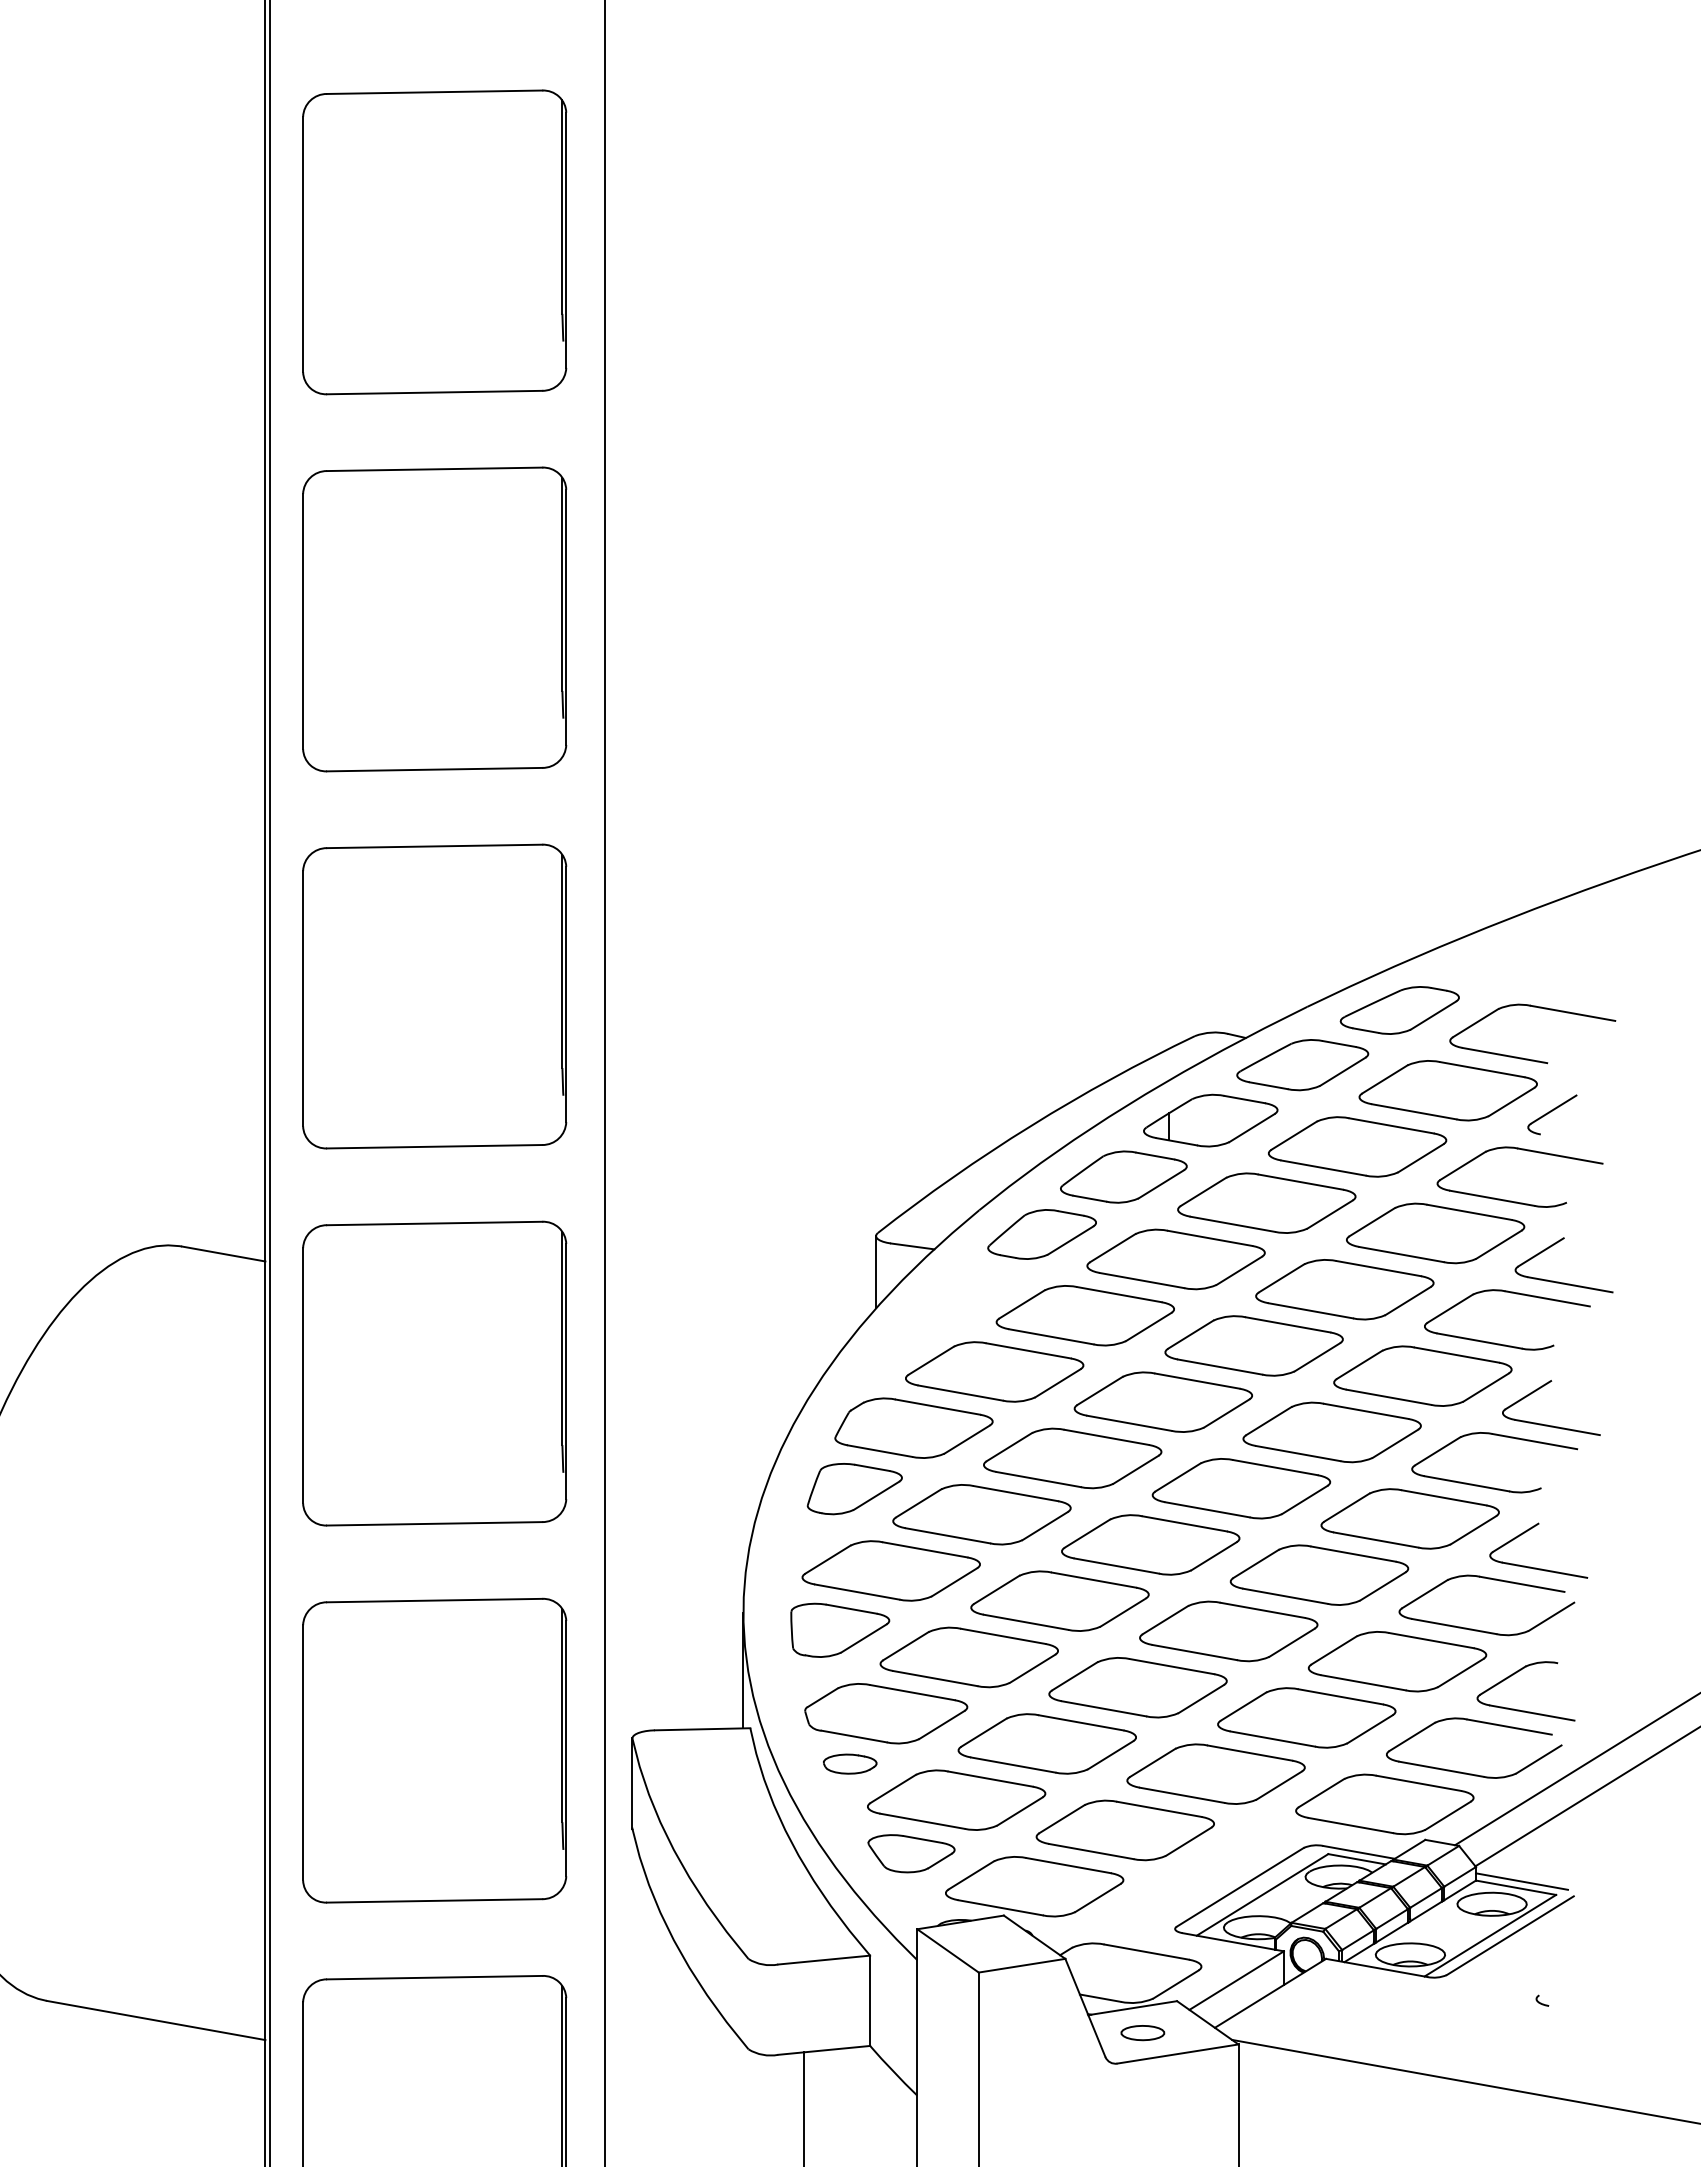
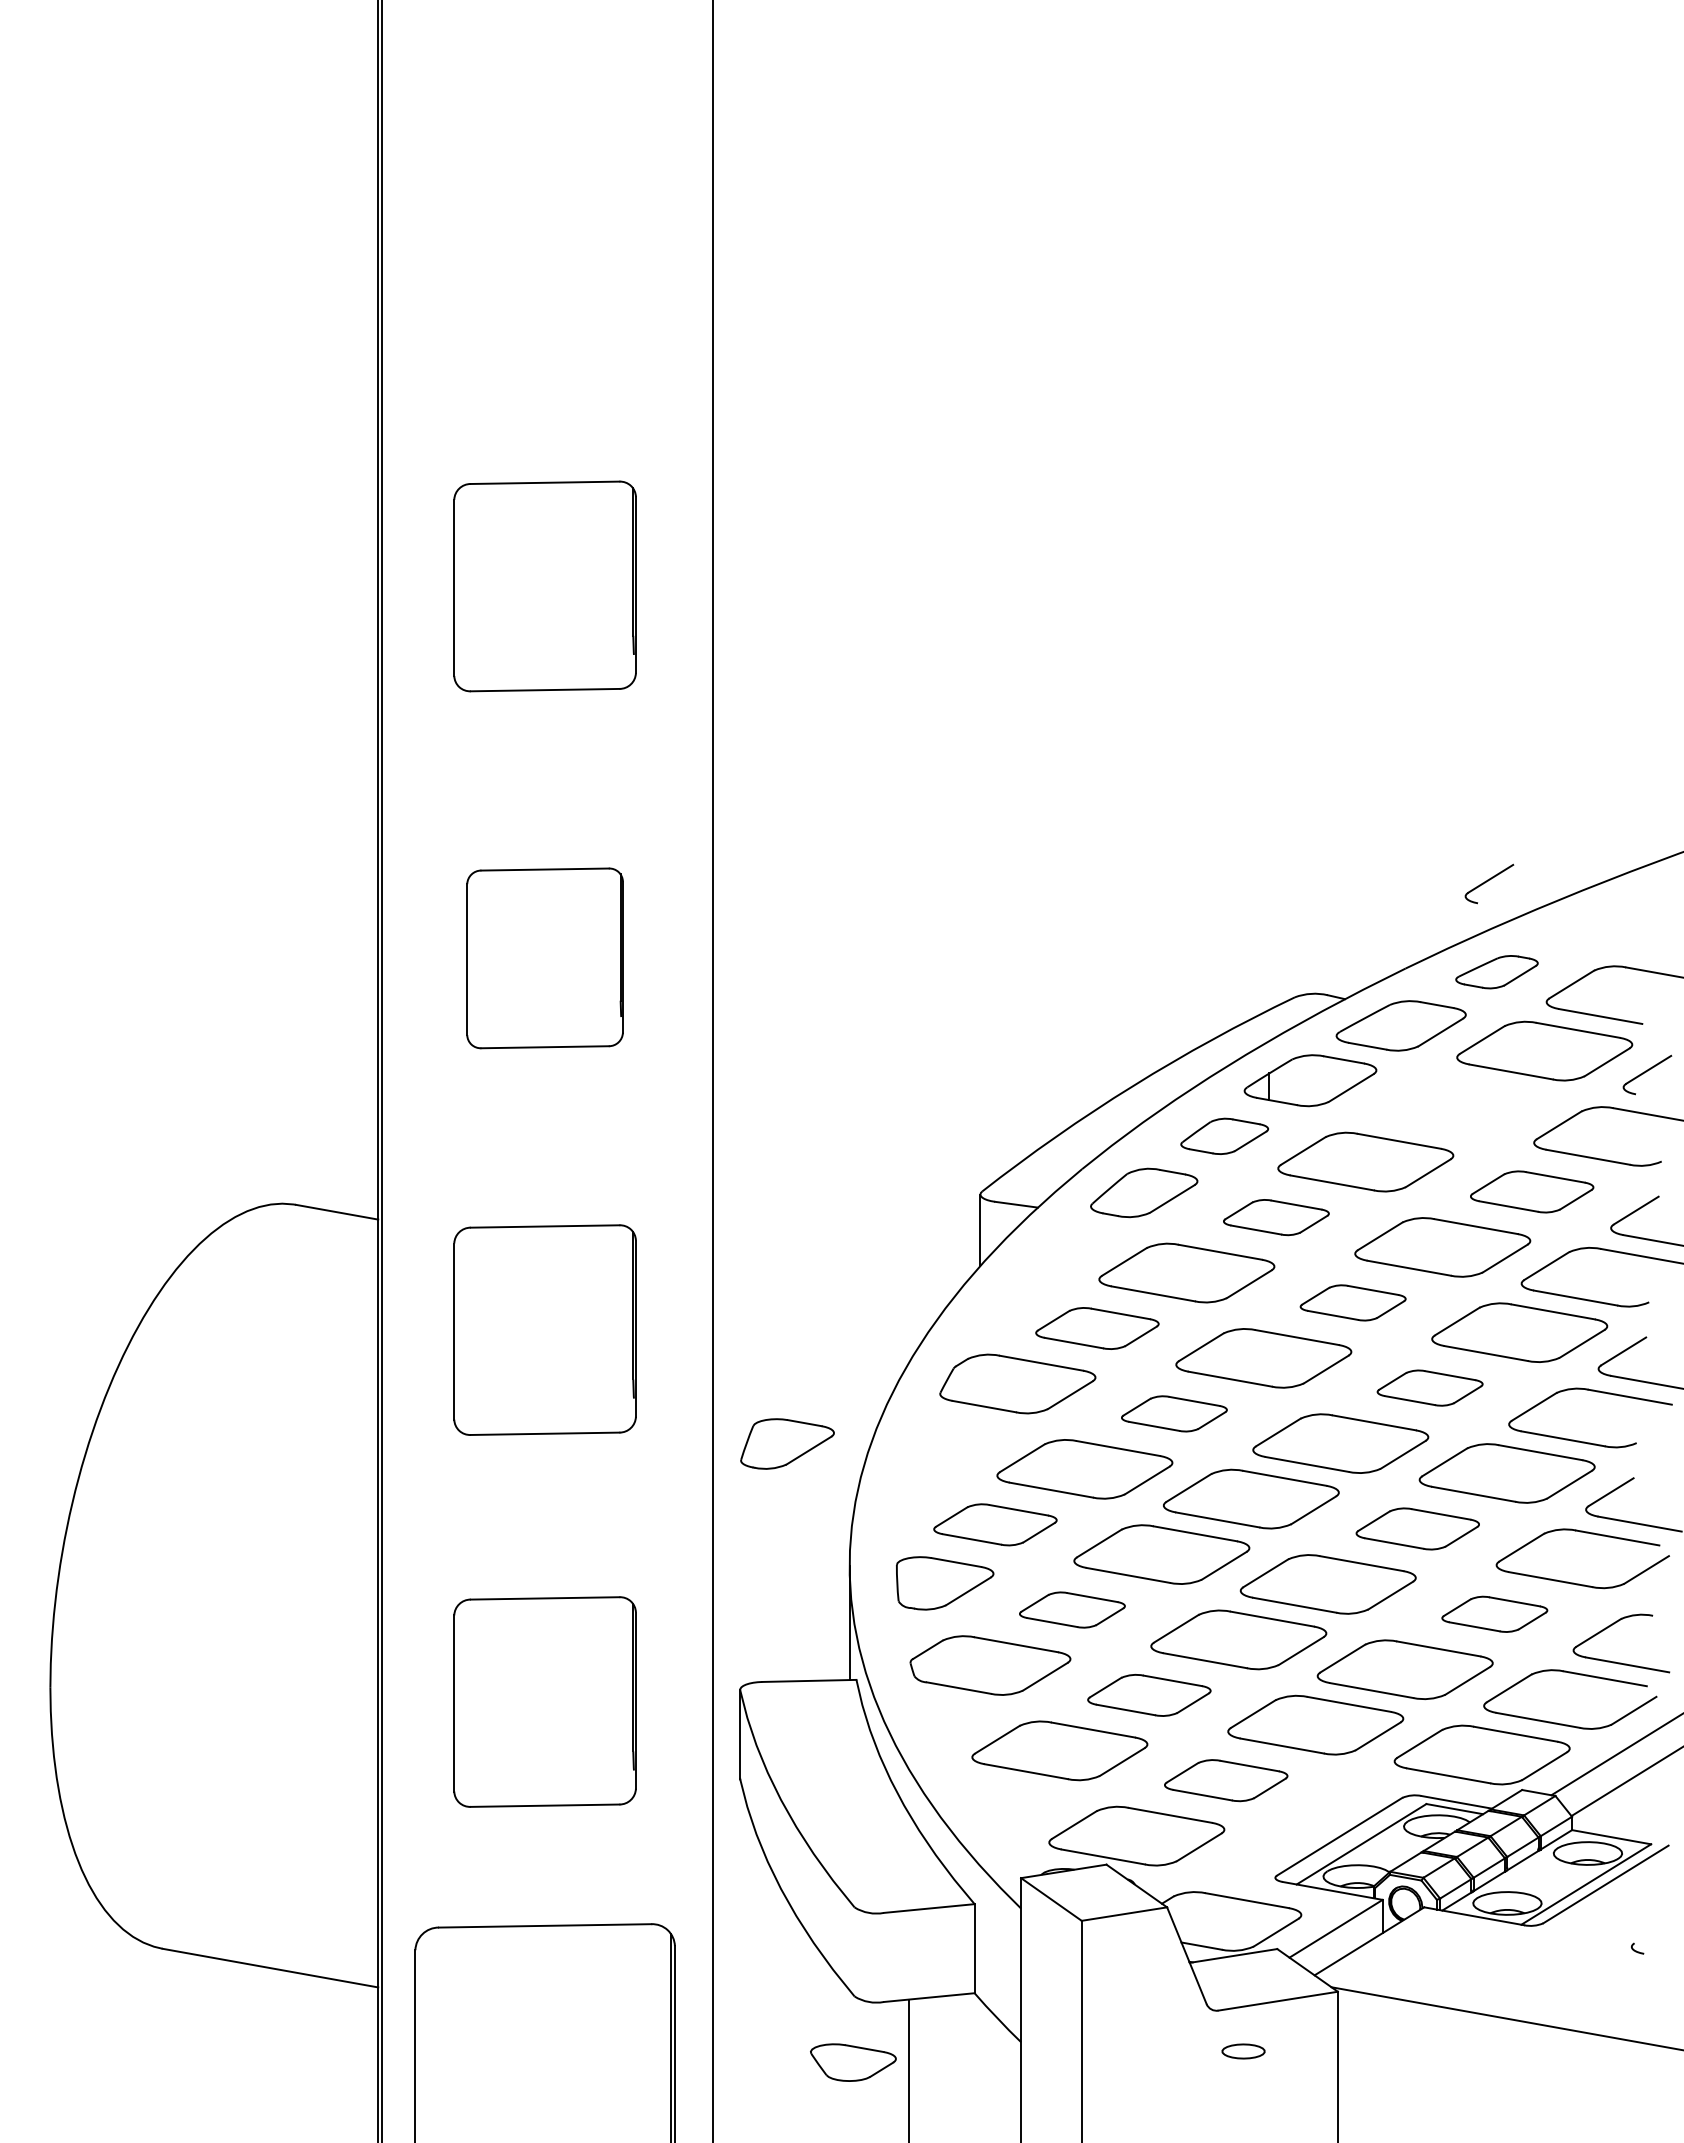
part: (434, 242) -> (544, 214), removed
part: (434, 619) -> (544, 586), size x0.7
part: (1392, 920) -> (1489, 883), added
part: (434, 996) -> (544, 958), size x0.6
part: (1399, 1010) -> (1496, 972), size x0.7
part: (1356, 1146) -> (1454, 1106), removed
part: (1123, 1177) -> (1224, 1136), size x0.7
part: (1434, 1233) -> (1531, 1191), size x0.7
part: (1176, 1259) -> (1276, 1217), size x0.6
part: (1253, 1345) -> (1352, 1302), size x0.6
part: (994, 1371) -> (1097, 1328), size x0.7
part: (434, 1372) -> (544, 1329), size x0.7
part: (1331, 1431) -> (1429, 1387), size x0.6
part: (1072, 1458) -> (1174, 1413), size x0.6
part: (854, 1488) -> (787, 1443), moved
part: (891, 1570) -> (995, 1524), size x0.7
part: (1319, 1574) -> (1417, 1528), size x0.7
part: (969, 1656) -> (1072, 1609), size x0.6
part: (1397, 1661) -> (1494, 1614), size x0.6
part: (1047, 1744) -> (1149, 1695), size x0.7
part: (434, 1750) -> (544, 1701), size x0.7
part: (849, 1764) -> (954, 1715), removed
part: (1124, 1830) -> (1225, 1780), size x0.7
part: (911, 1853) -> (853, 2062), moved
line: (1522, 1880) -> (1617, 1830), removed
part: (1142, 2033) -> (1243, 2051), moved

